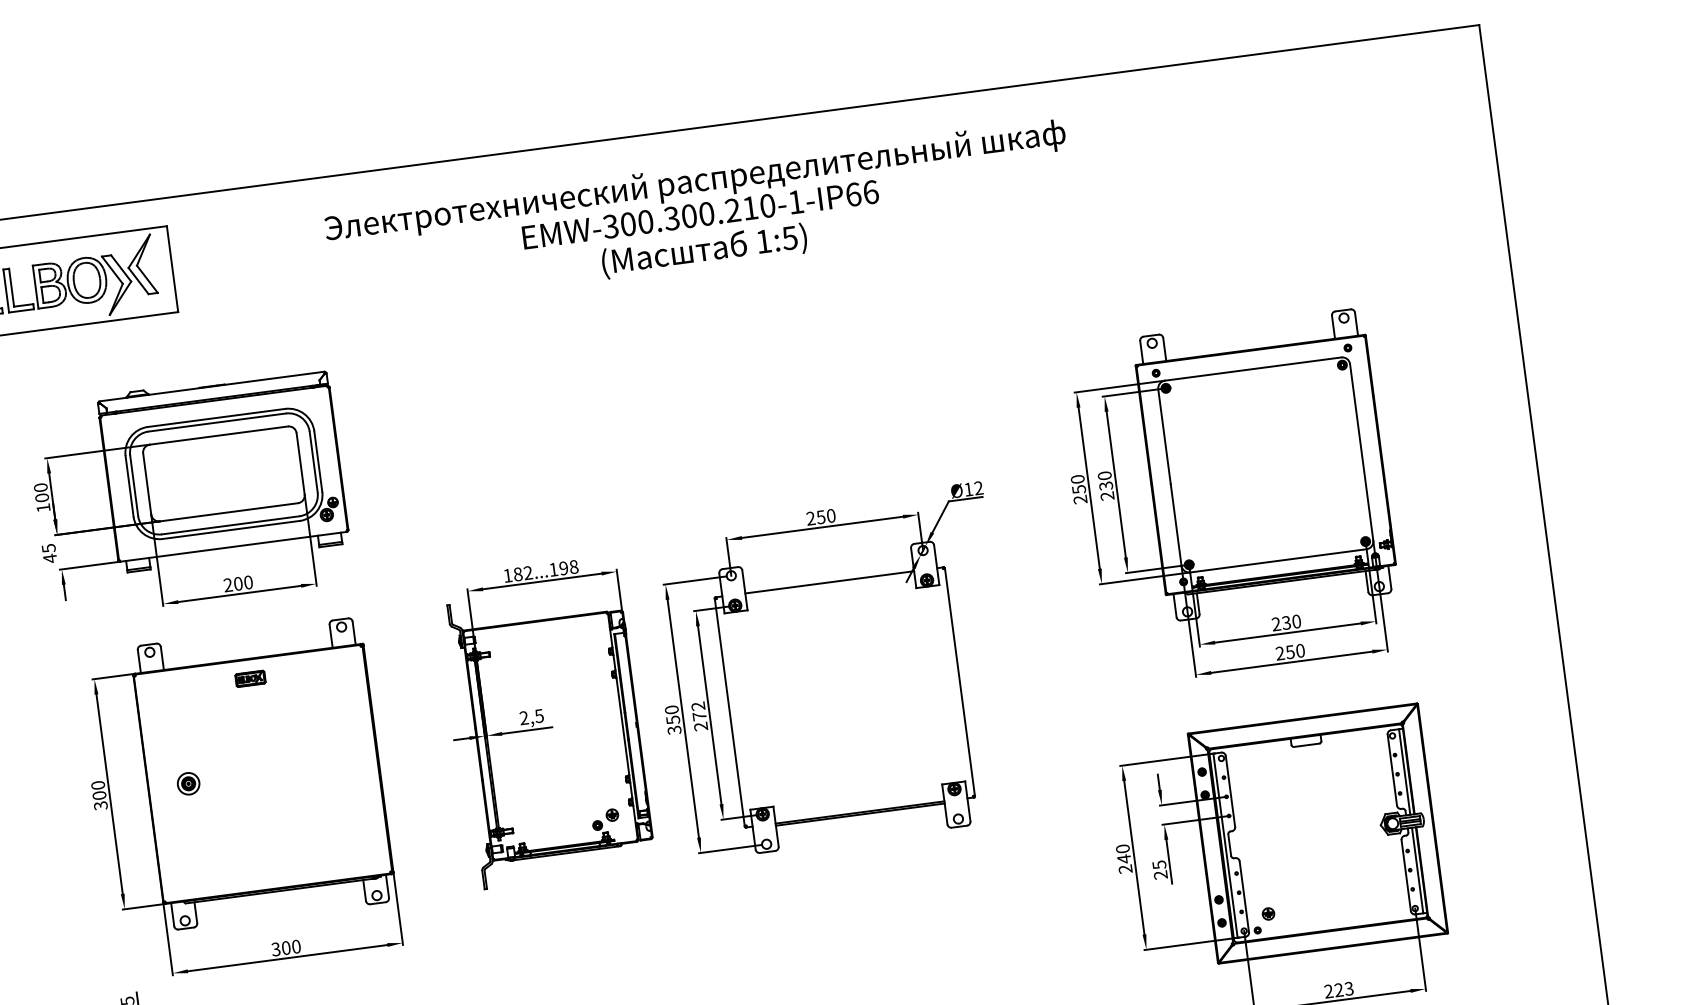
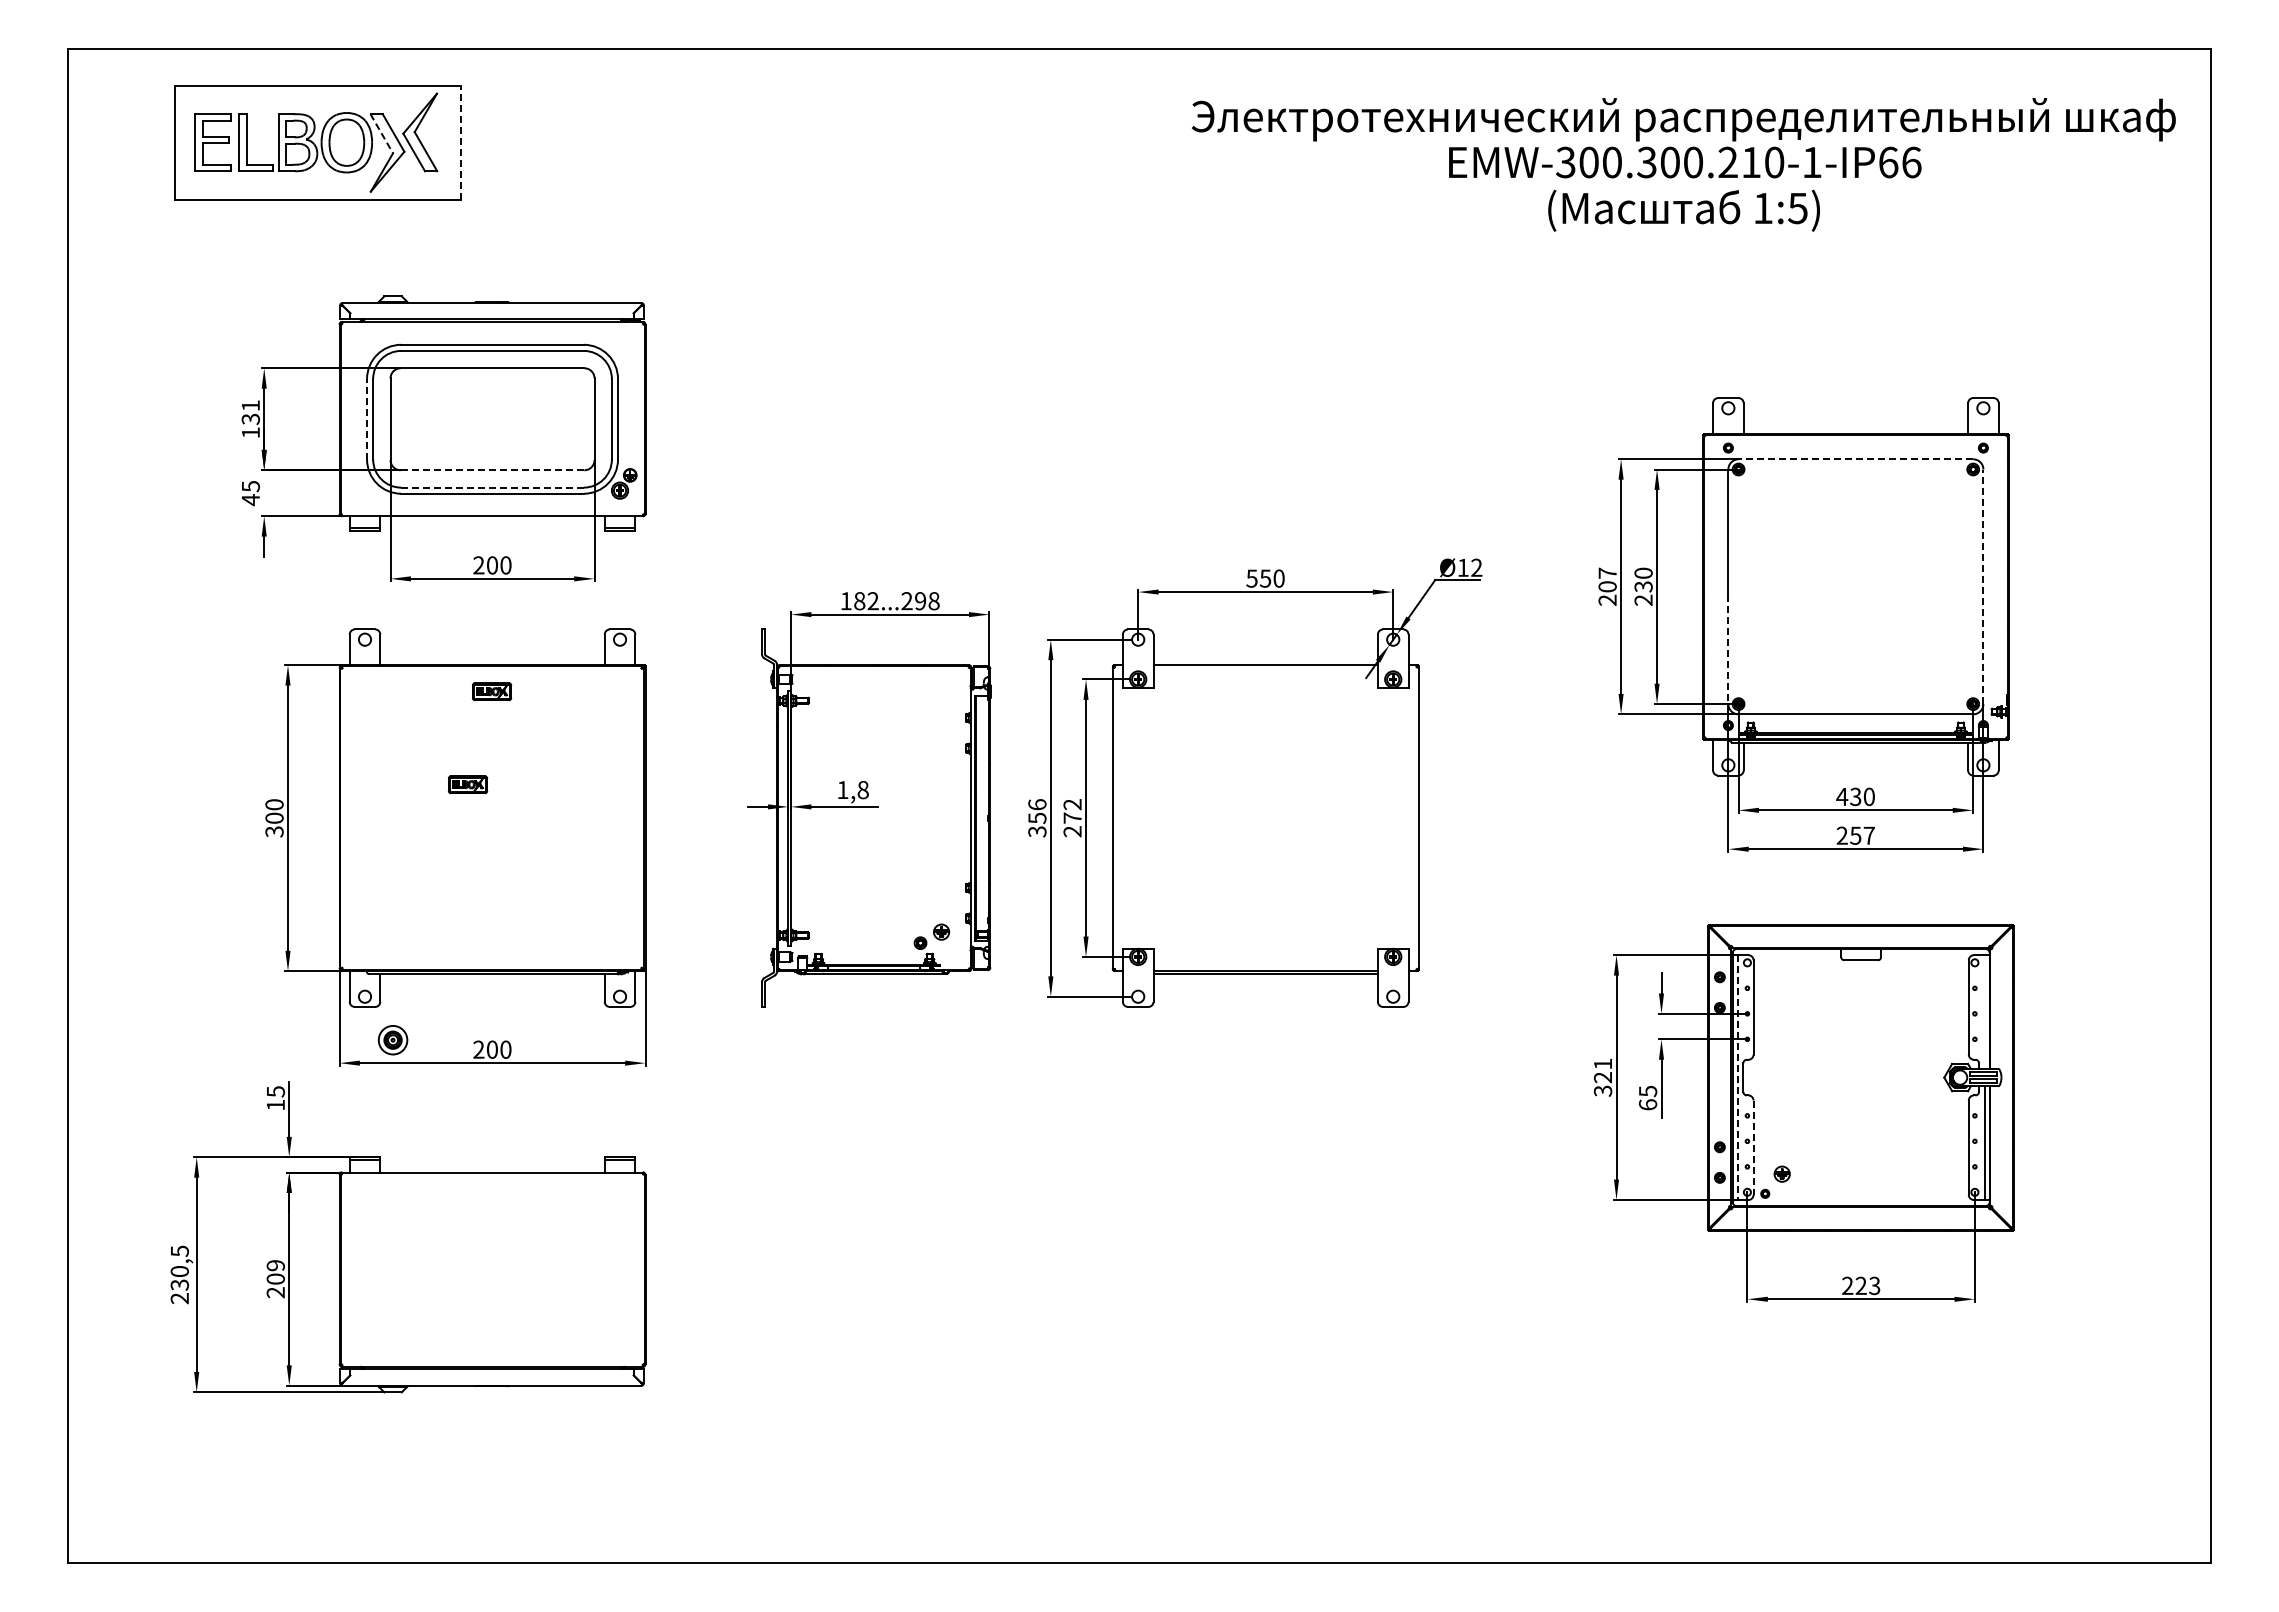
text: (699, 216) -> (1683, 164), moved
line: (172, 268) -> (460, 142), solid -> dashed
line: (112, 270) -> (381, 133), solid -> dashed
line: (1252, 369) -> (1855, 459), solid -> dashed
line: (1361, 452) -> (1983, 586), solid -> dashed
text: (1078, 484) -> (1607, 579), 250 -> 207
line: (129, 485) -> (367, 418), solid -> dashed
text: (41, 492) -> (250, 412), 100 -> 131
line: (228, 512) -> (492, 470), solid -> dashed
text: (810, 518) -> (1251, 578), 250 -> 550
line: (231, 525) -> (493, 487), solid -> dashed
line: (1176, 525) -> (1728, 650), solid -> dashed
text: (553, 569) -> (906, 600), 182...198 -> 182...298
text: (1276, 623) -> (1842, 796), 230 -> 430
text: (1299, 650) -> (1868, 835), 250 -> 257
text: (671, 709) -> (1037, 804), 350 -> 356
text: (531, 716) -> (852, 789), 2,5 -> 1,8
part: (242, 750) -> (468, 784), added
line: (1404, 771) -> (1984, 1011), removed
part: (188, 784) -> (392, 1040), moved
line: (1225, 846) -> (1737, 1078), solid -> dashed
text: (1123, 859) -> (1602, 1077), 240 -> 321
text: (1160, 874) -> (1647, 1104), 25 -> 65
line: (1244, 897) -> (1753, 1148), solid -> dashed
text: (275, 949) -> (478, 1049), 300 -> 200

